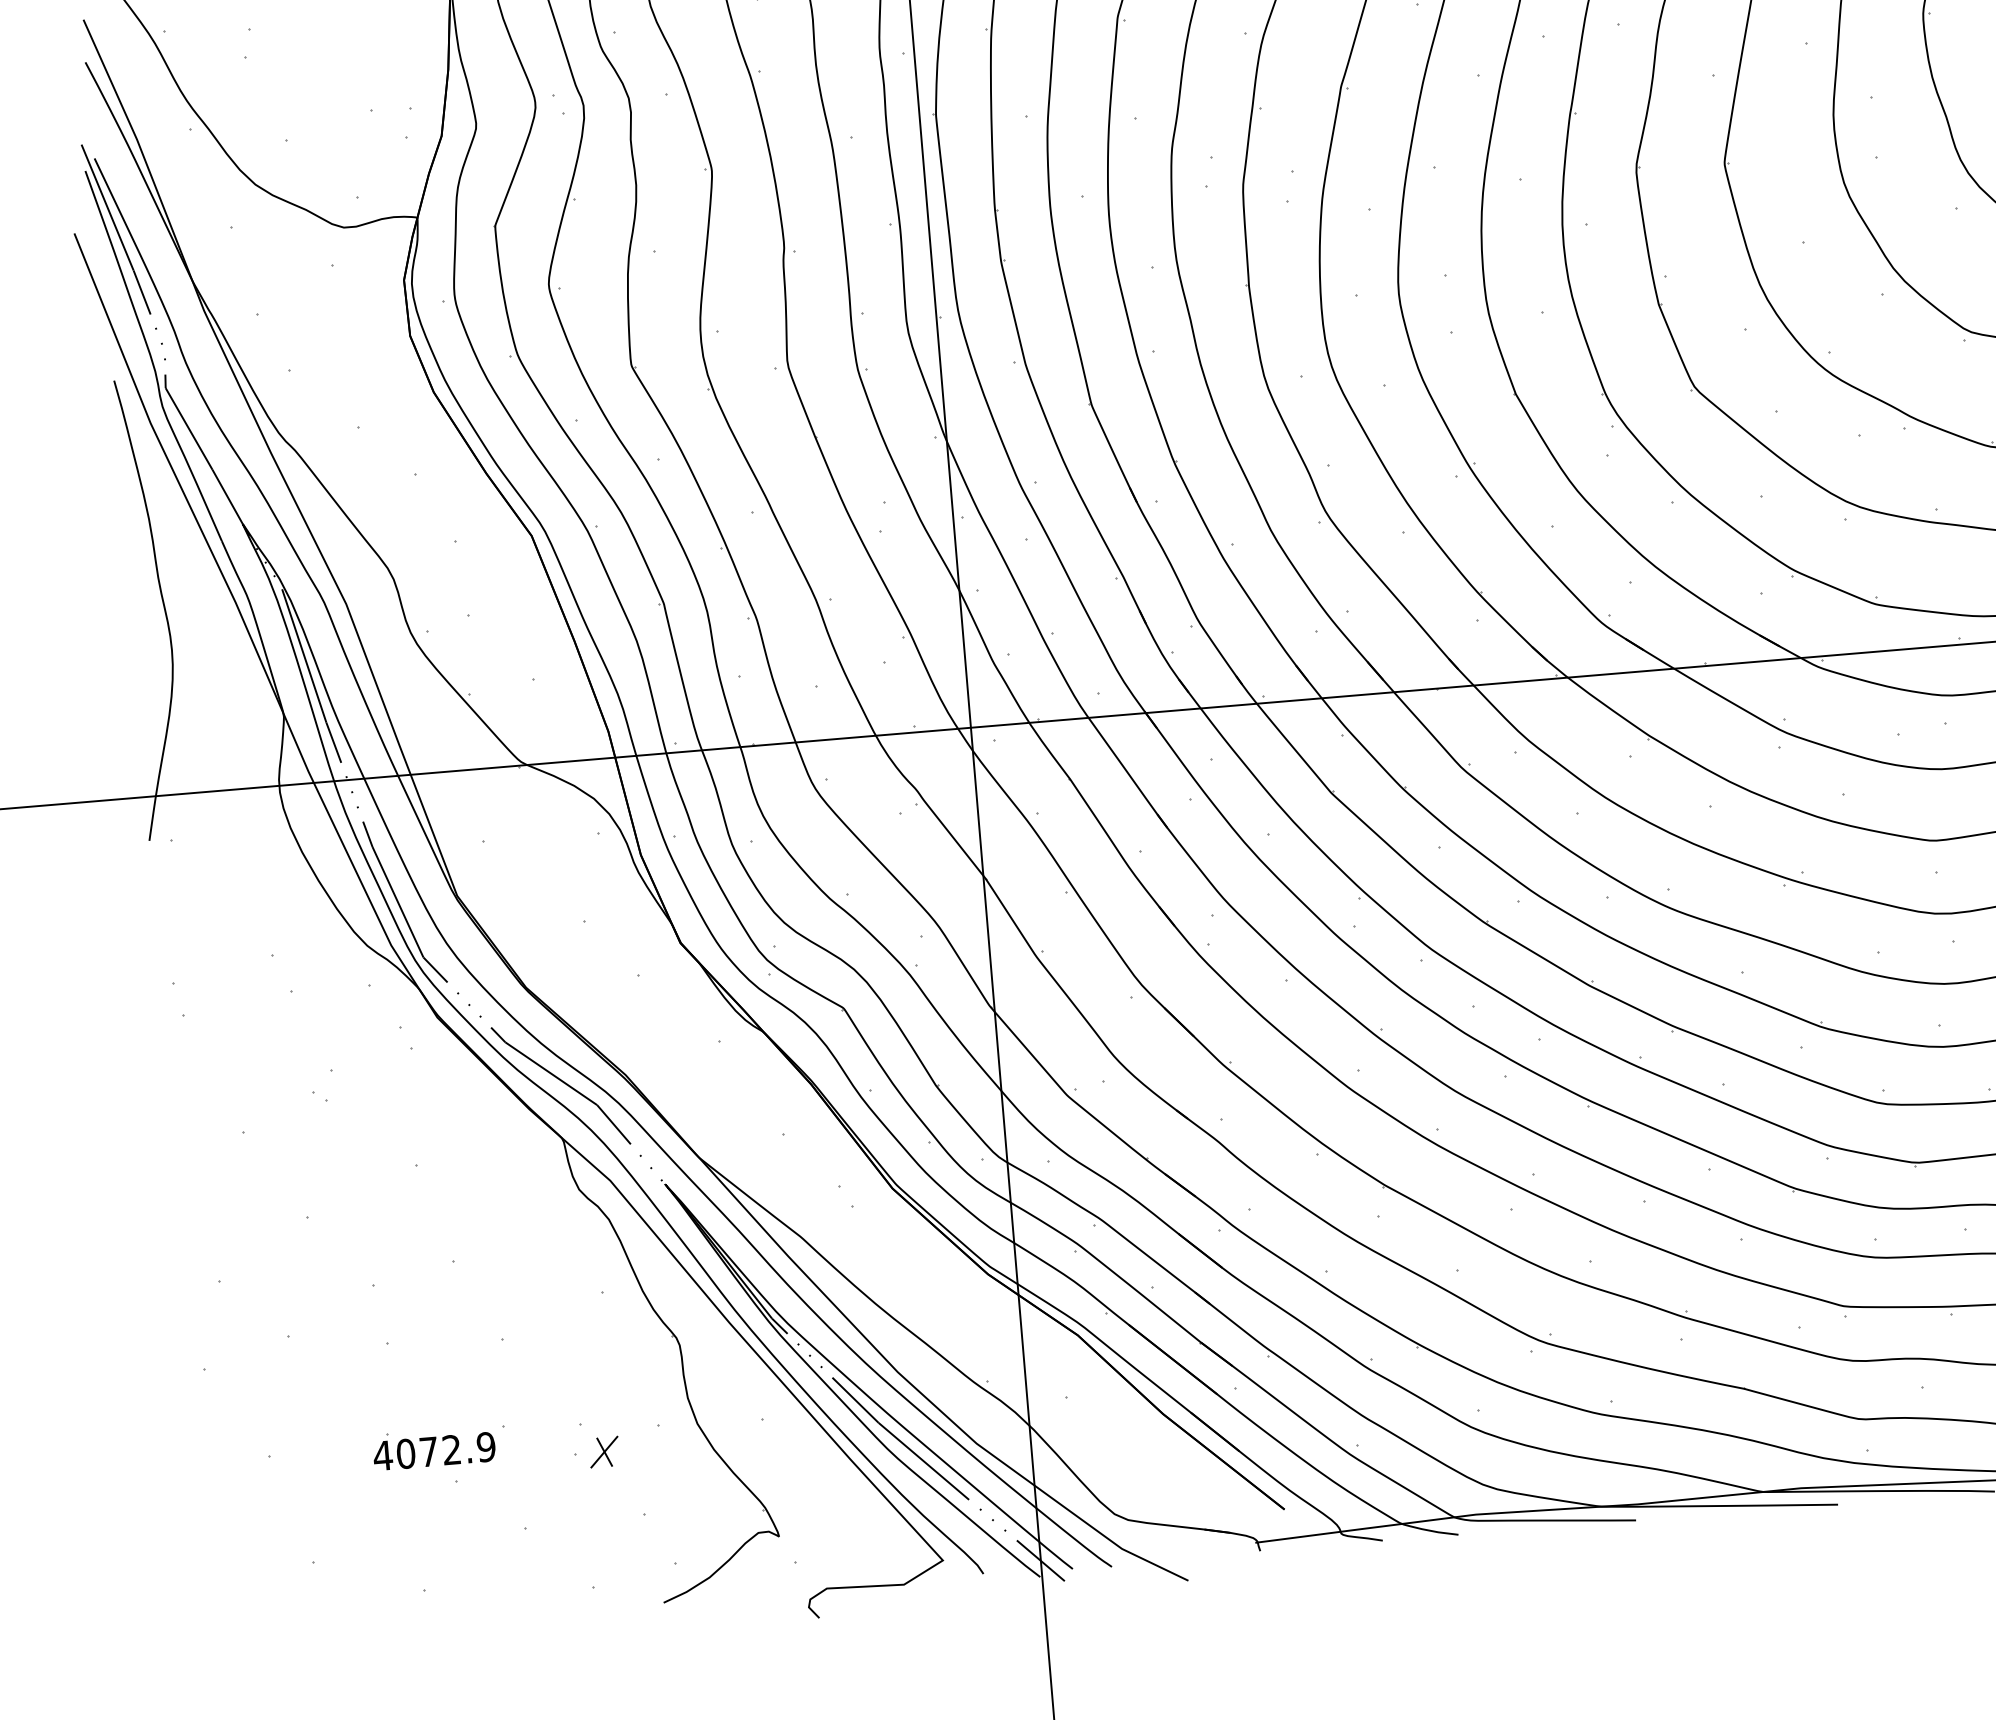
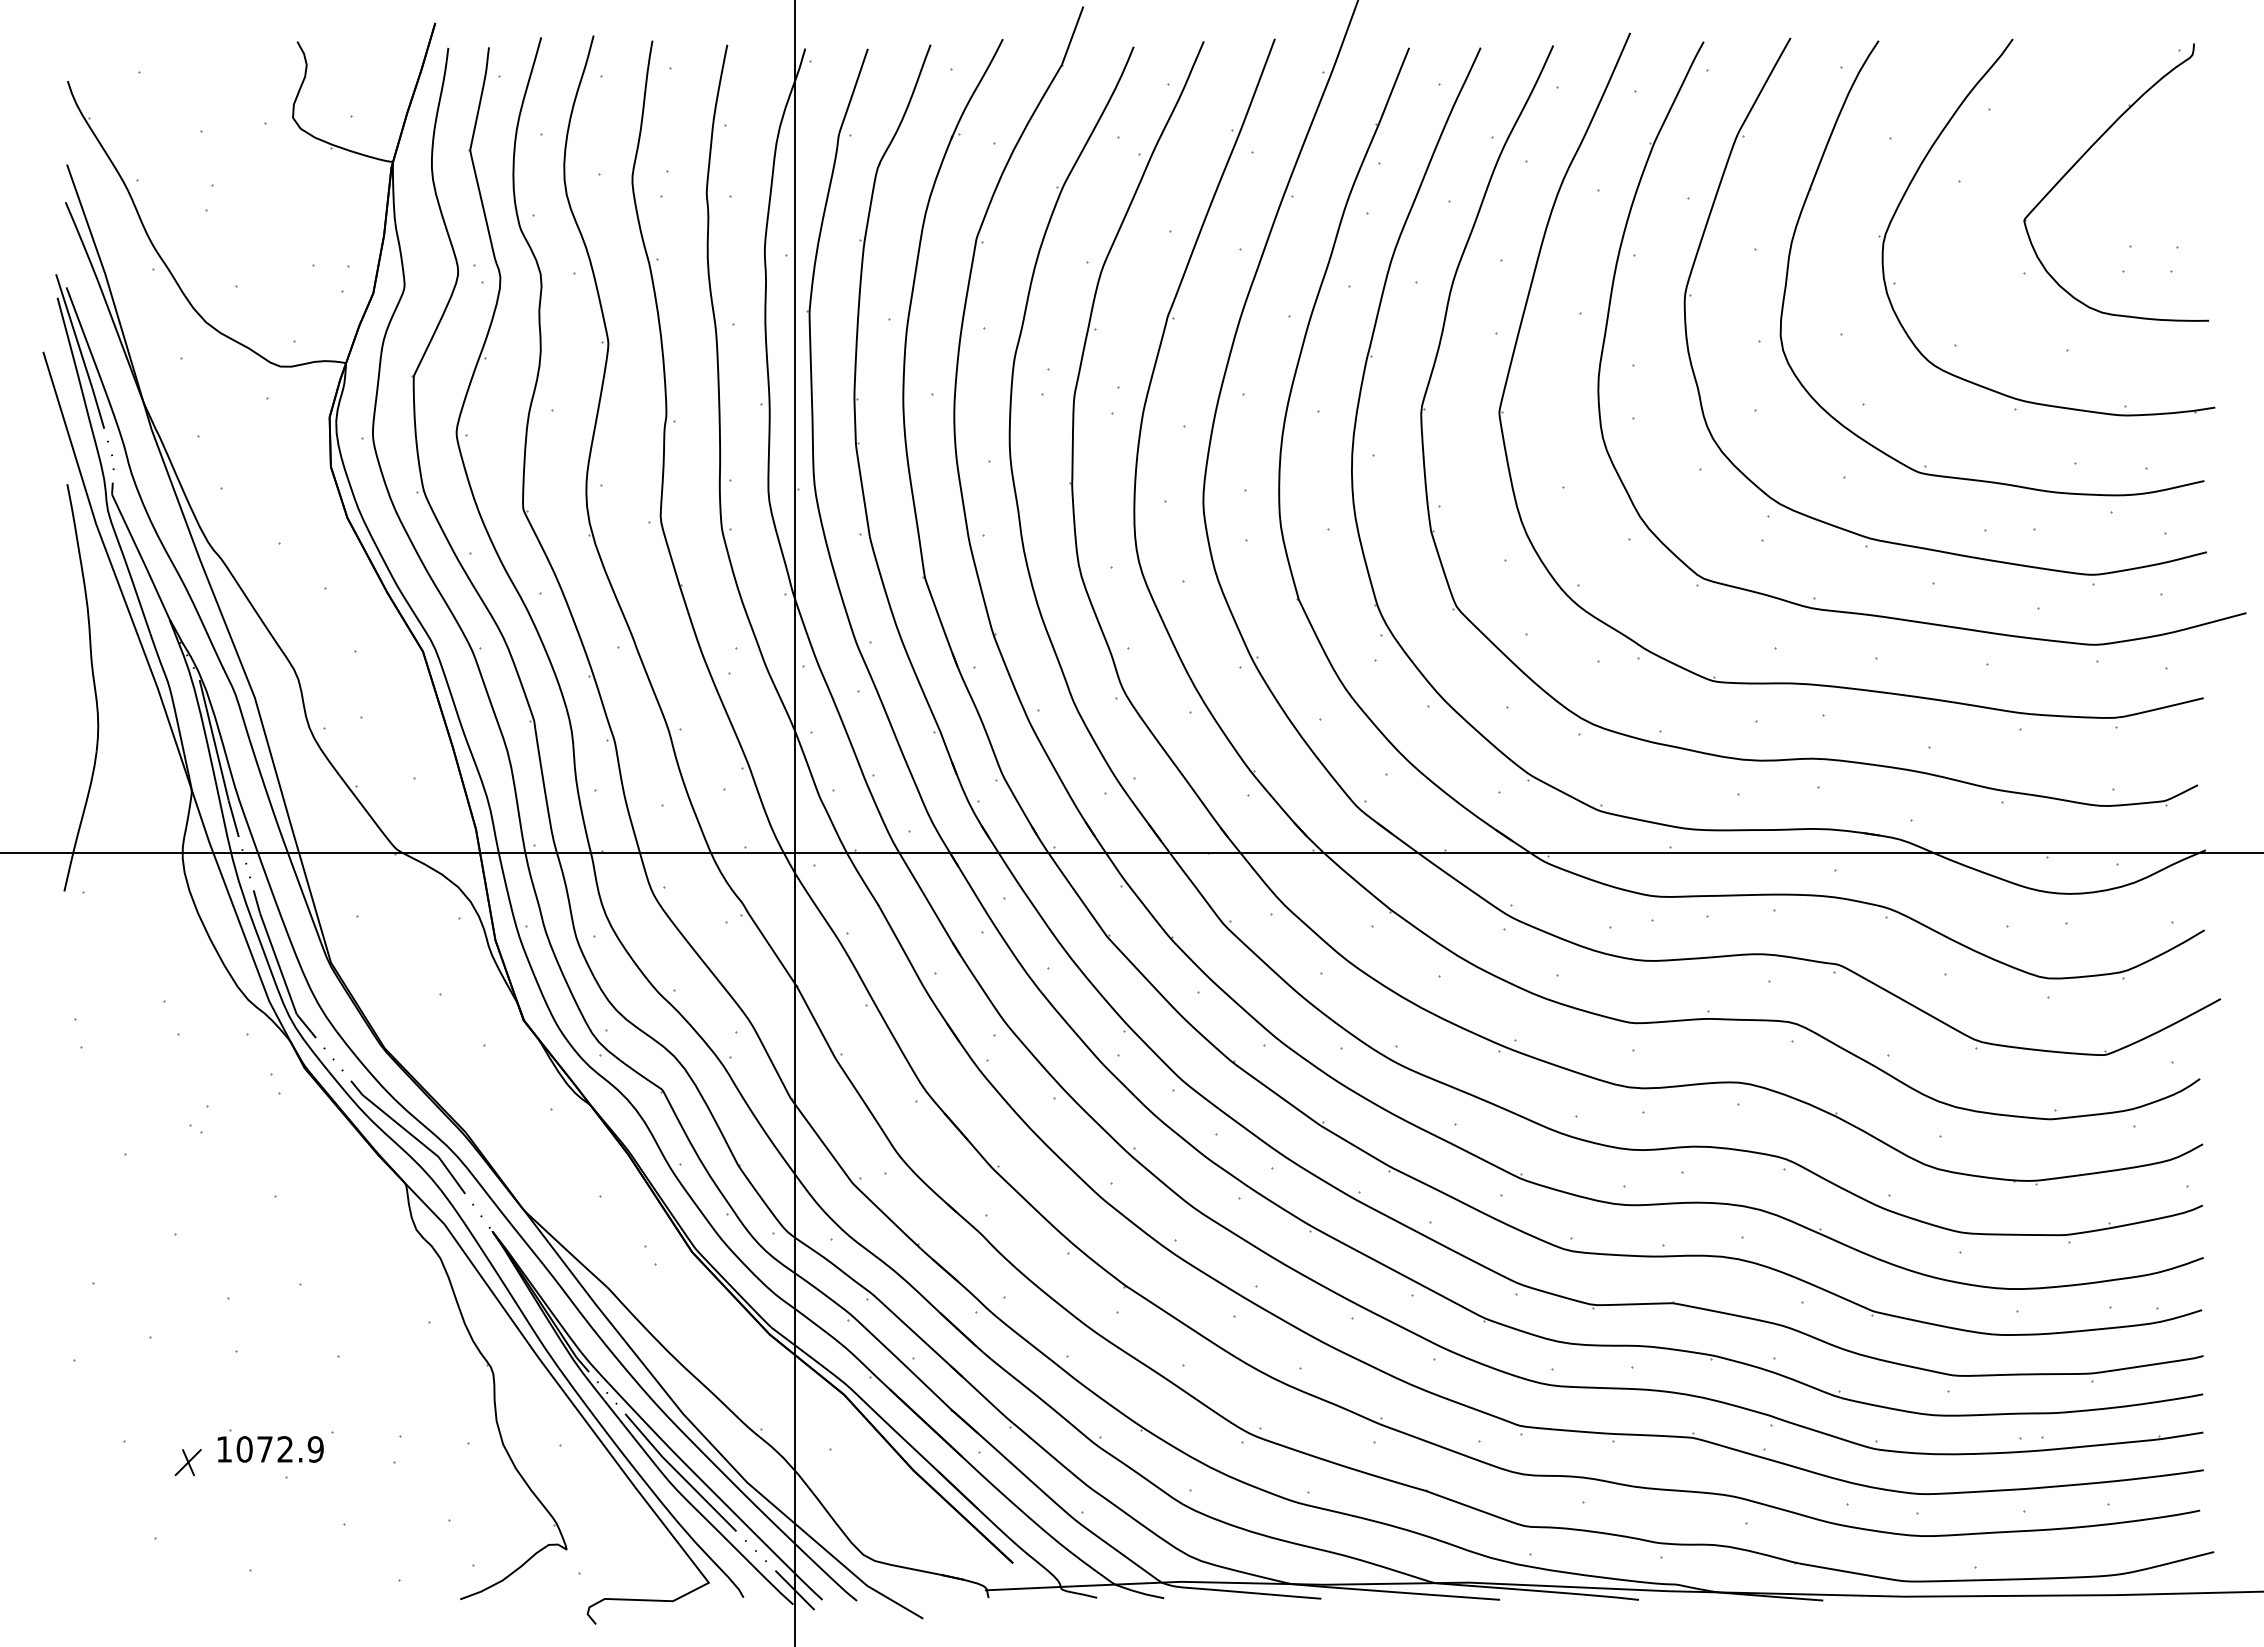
part: (603, 1452) -> (187, 1462), moved
text: (382, 1455) -> (223, 1449), 4072.9 -> 1072.9

